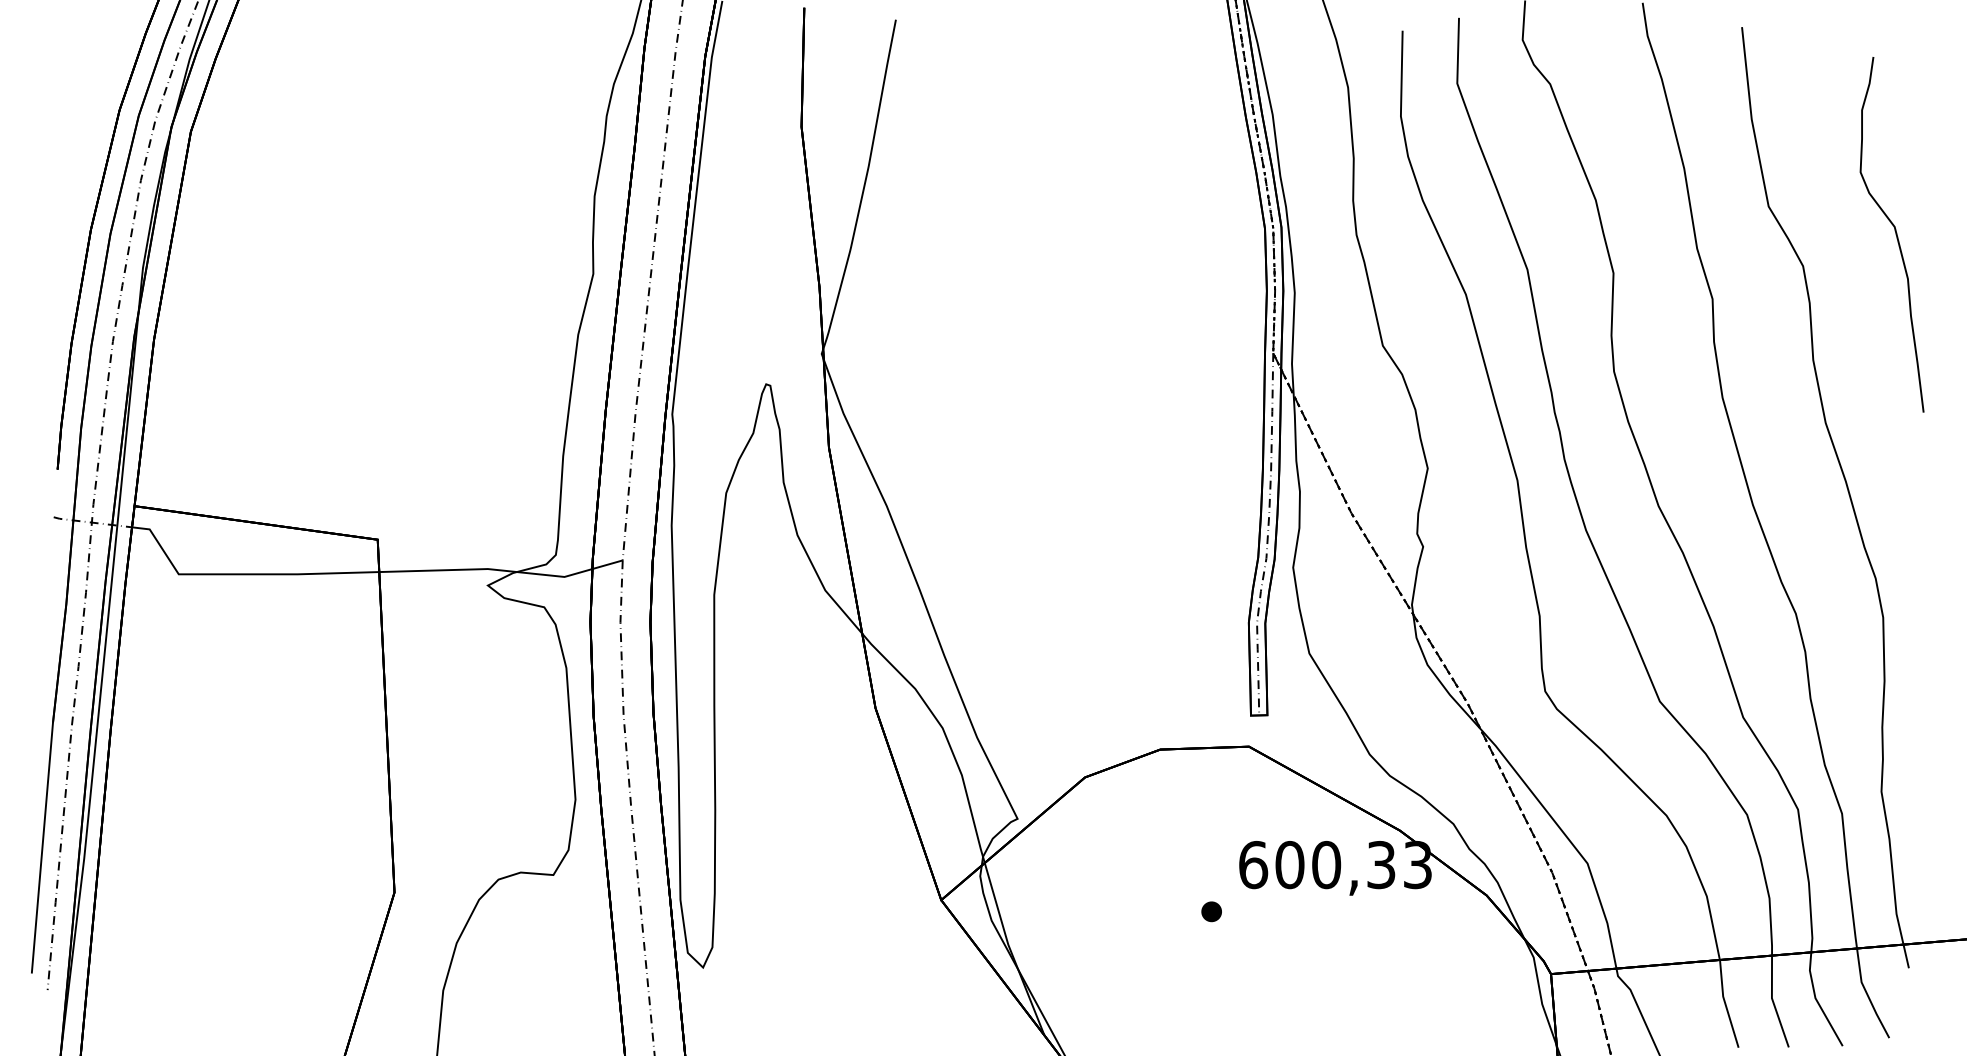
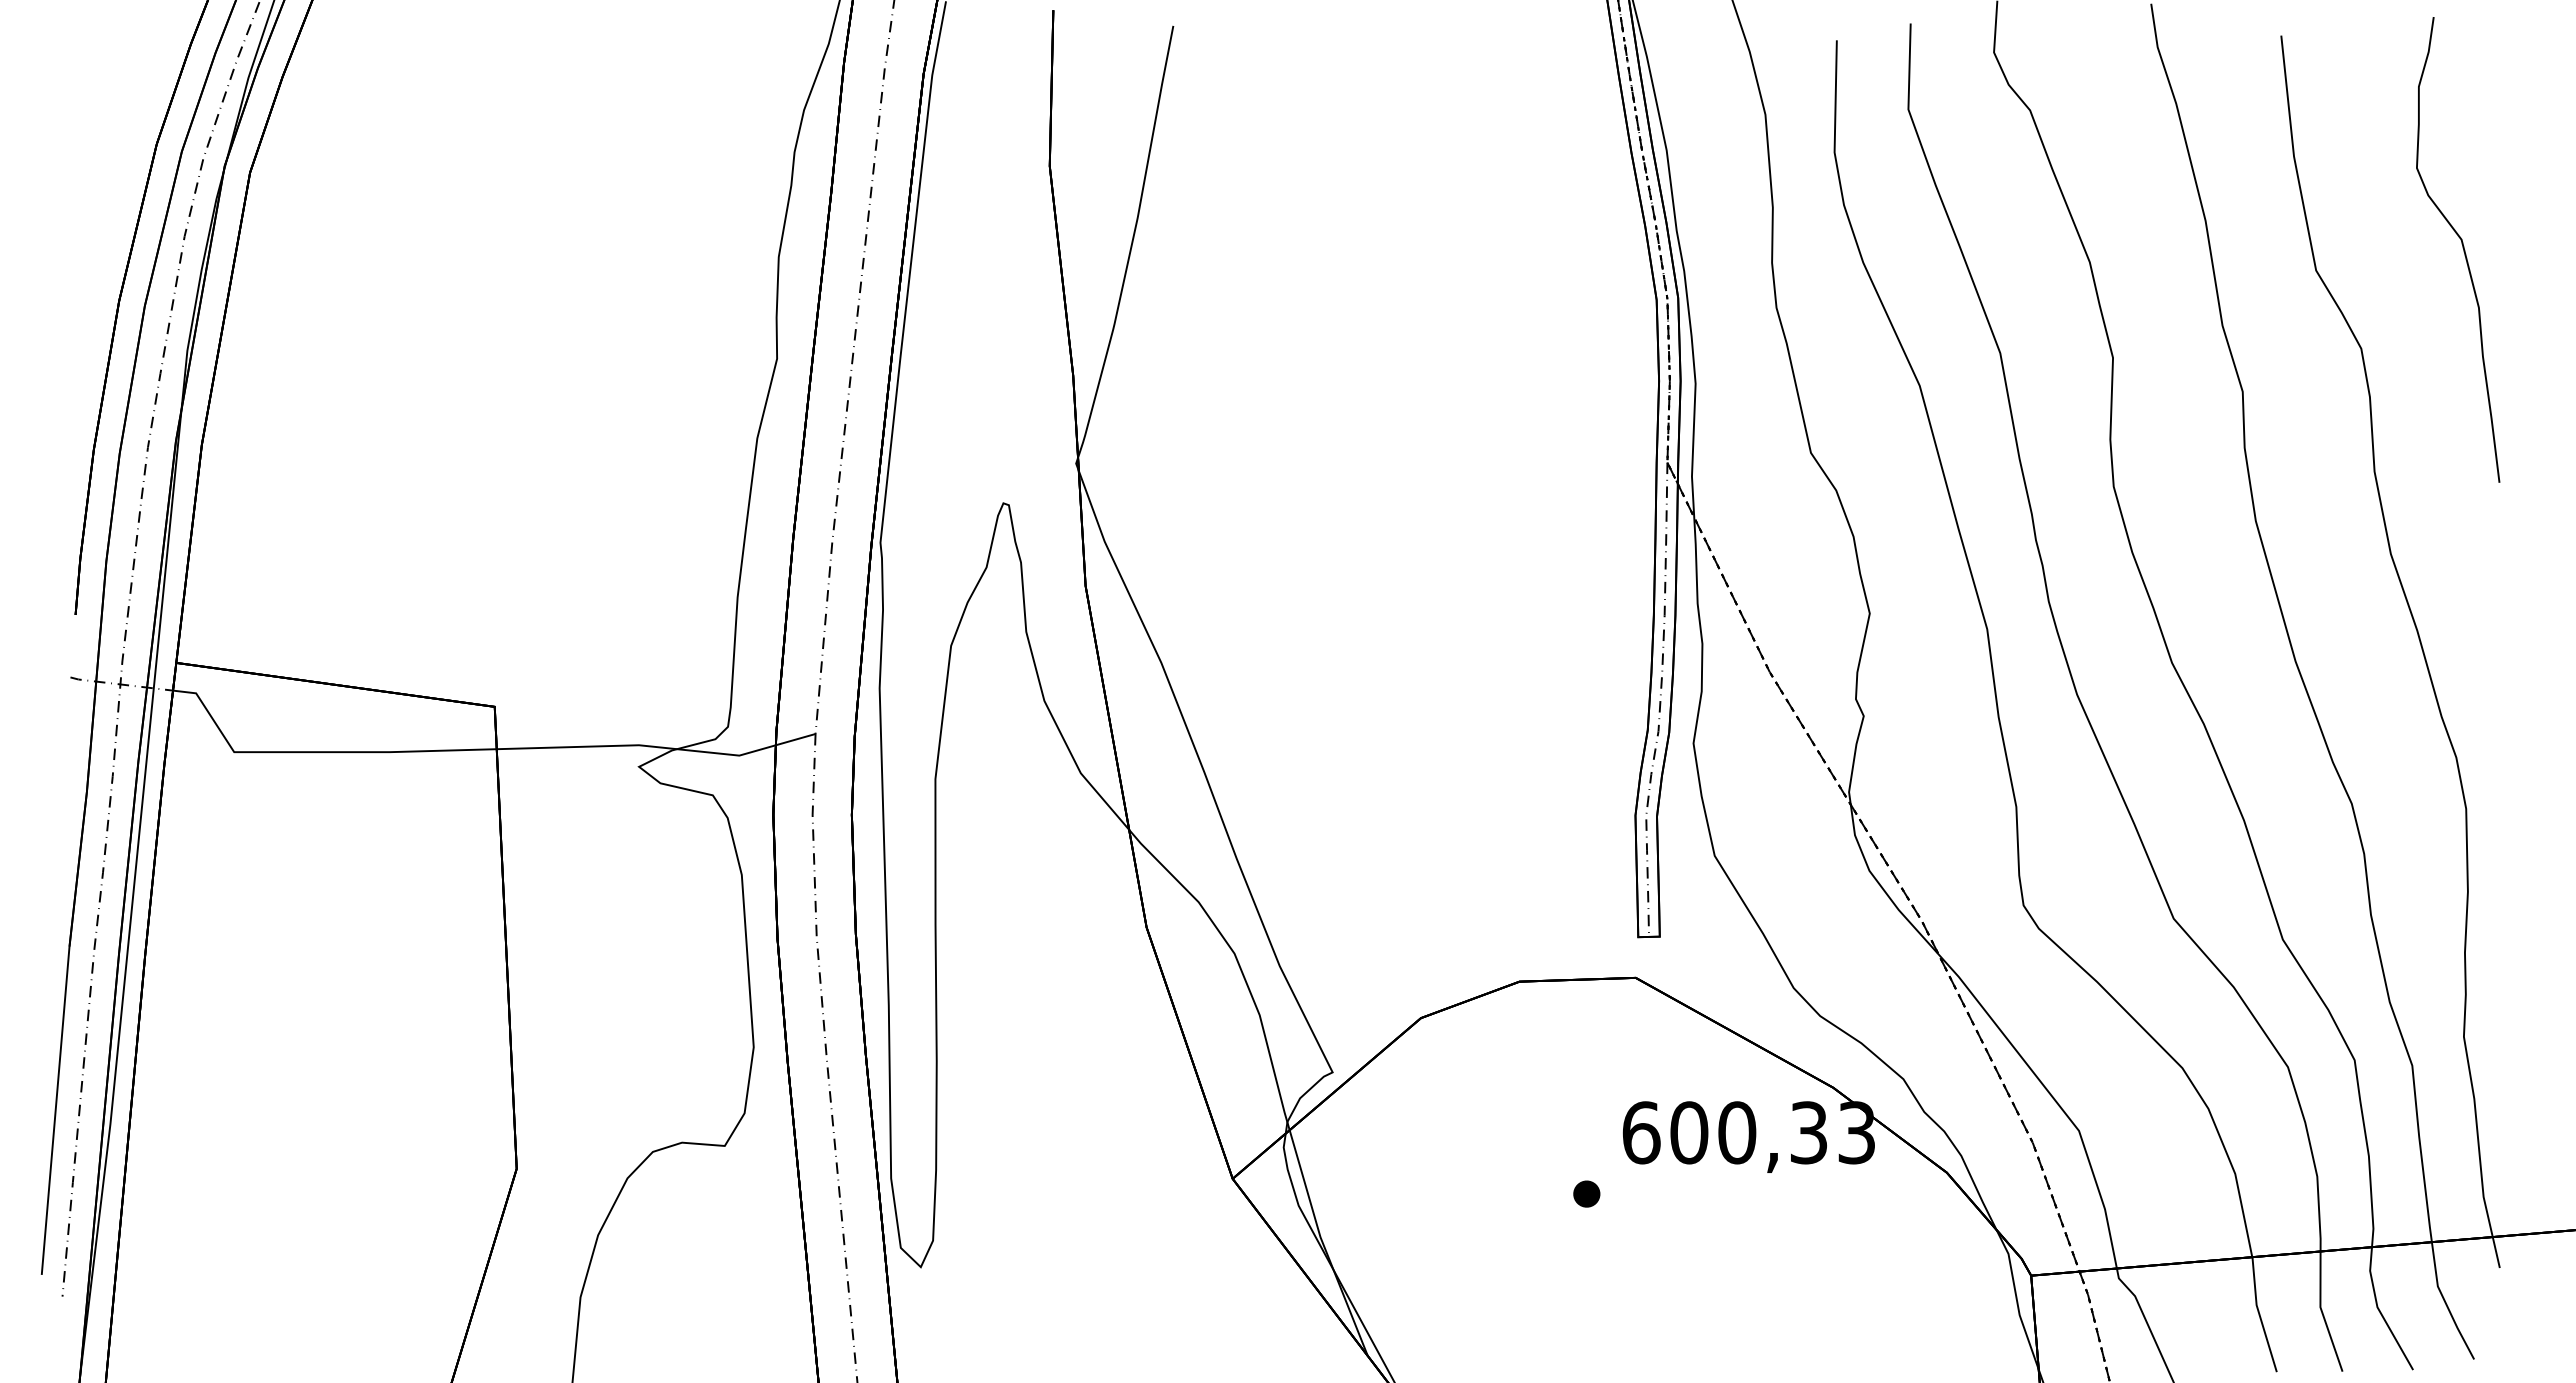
curve: (1895, 234) -> (2462, 249), moved

